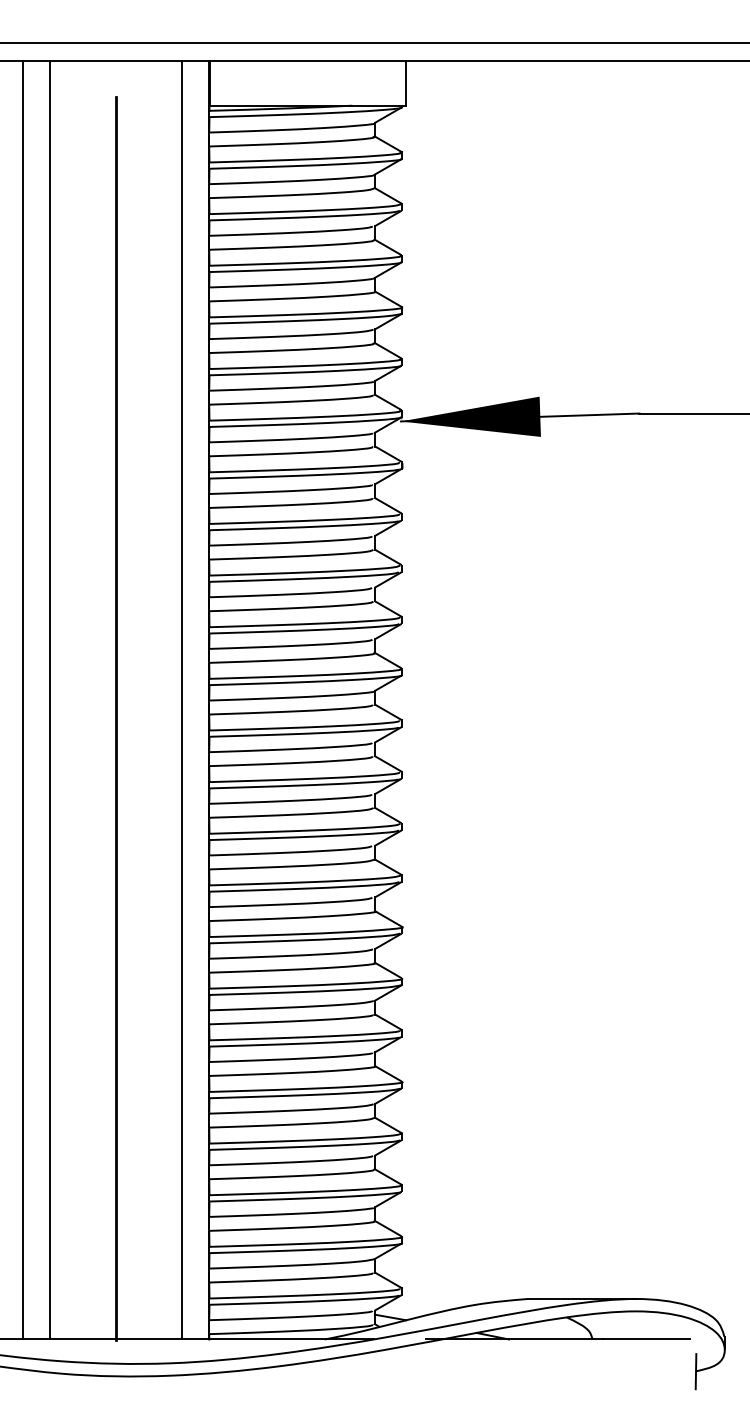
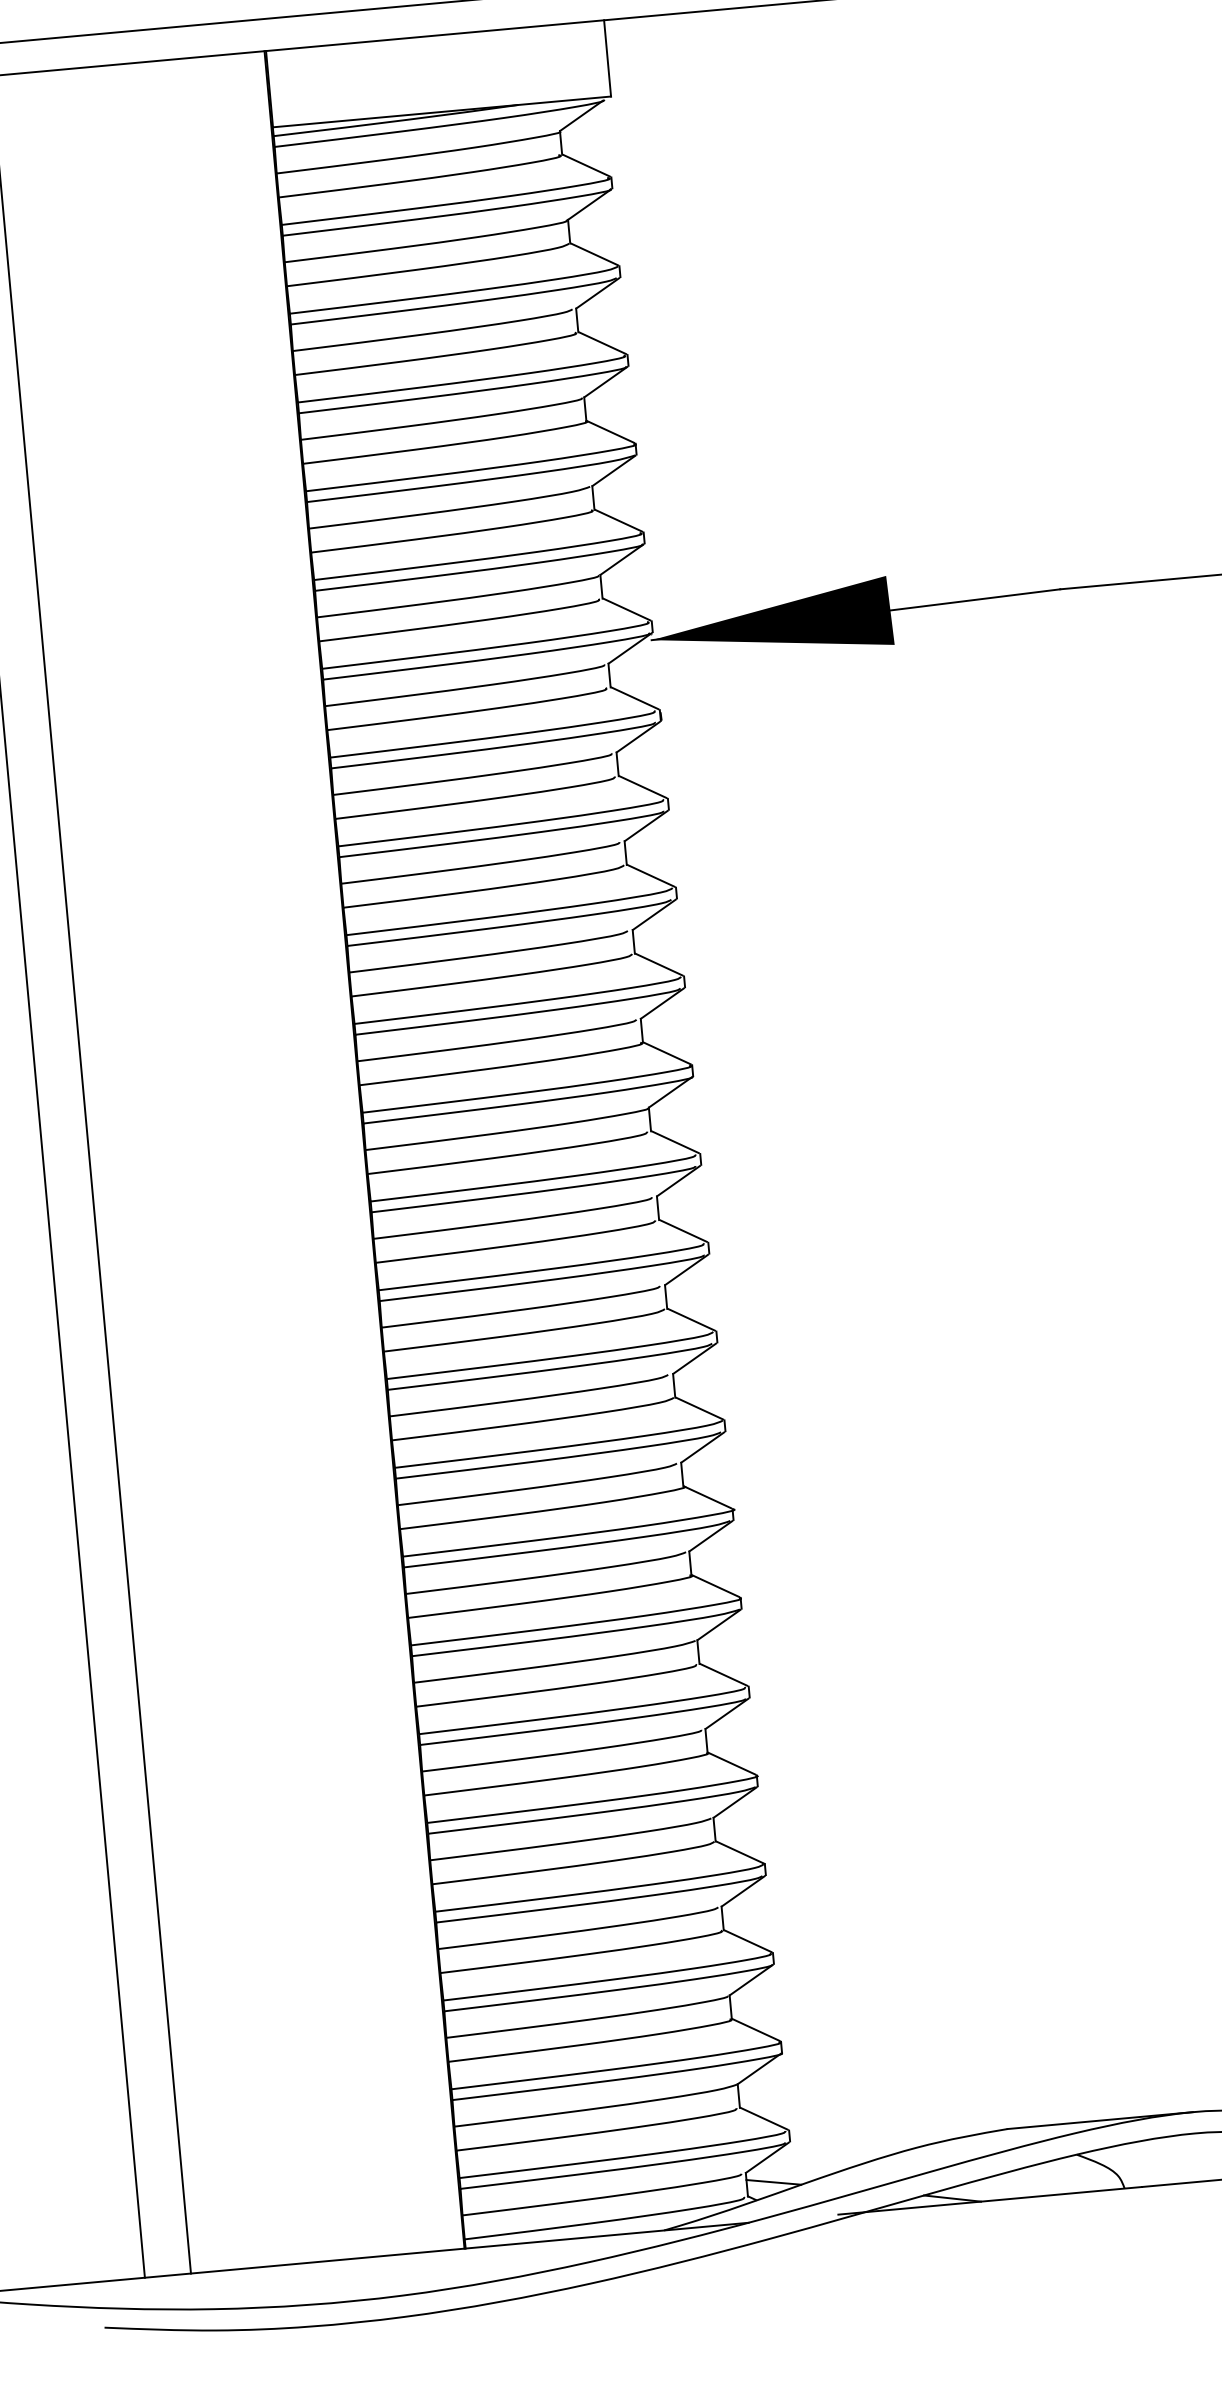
line: (181, 700) -> (317, 1154), removed
line: (115, 717) -> (207, 1193), removed

